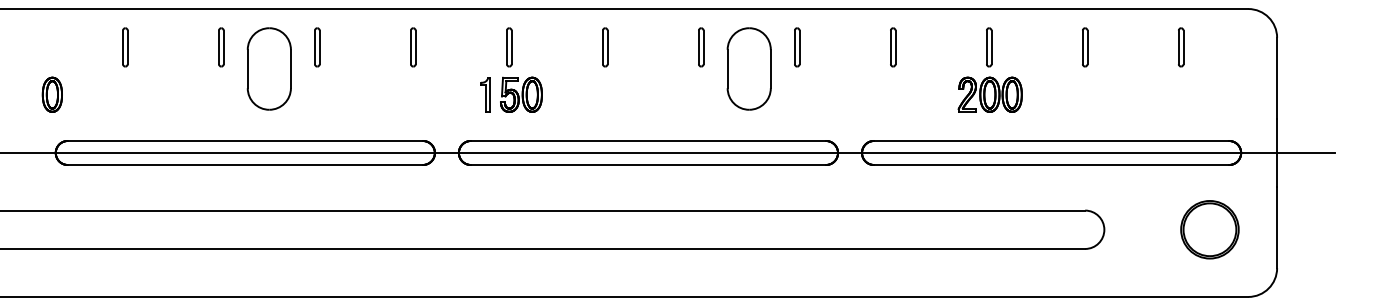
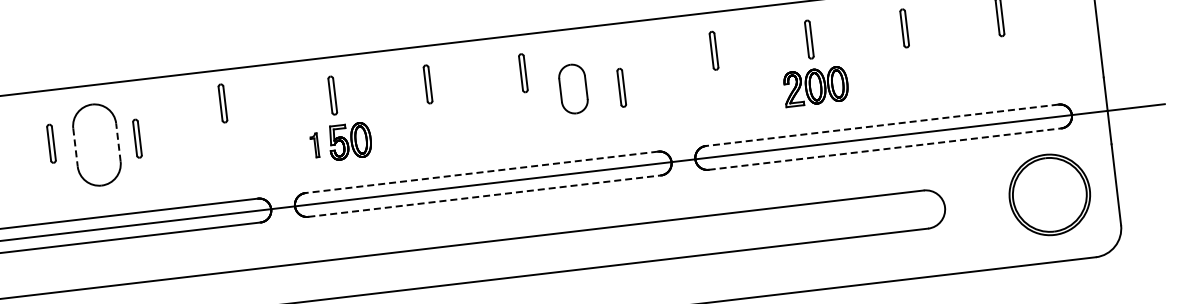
part: (221, 47) -> (51, 143), moved
part: (317, 47) -> (137, 138), moved
part: (413, 47) -> (223, 103), moved
part: (797, 47) -> (622, 87), moved
line: (290, 68) -> (117, 142), solid -> dashed
part: (748, 68) -> (572, 88), size x0.6
line: (247, 69) -> (75, 148), solid -> dashed
part: (485, 94) -> (314, 145), size x0.7
line: (648, 141) -> (481, 172), solid -> dashed
line: (1051, 141) -> (882, 125), solid -> dashed
line: (648, 164) -> (484, 195), solid -> dashed
line: (1051, 164) -> (884, 148), solid -> dashed
part: (1209, 229) -> (1049, 194), size x1.4

